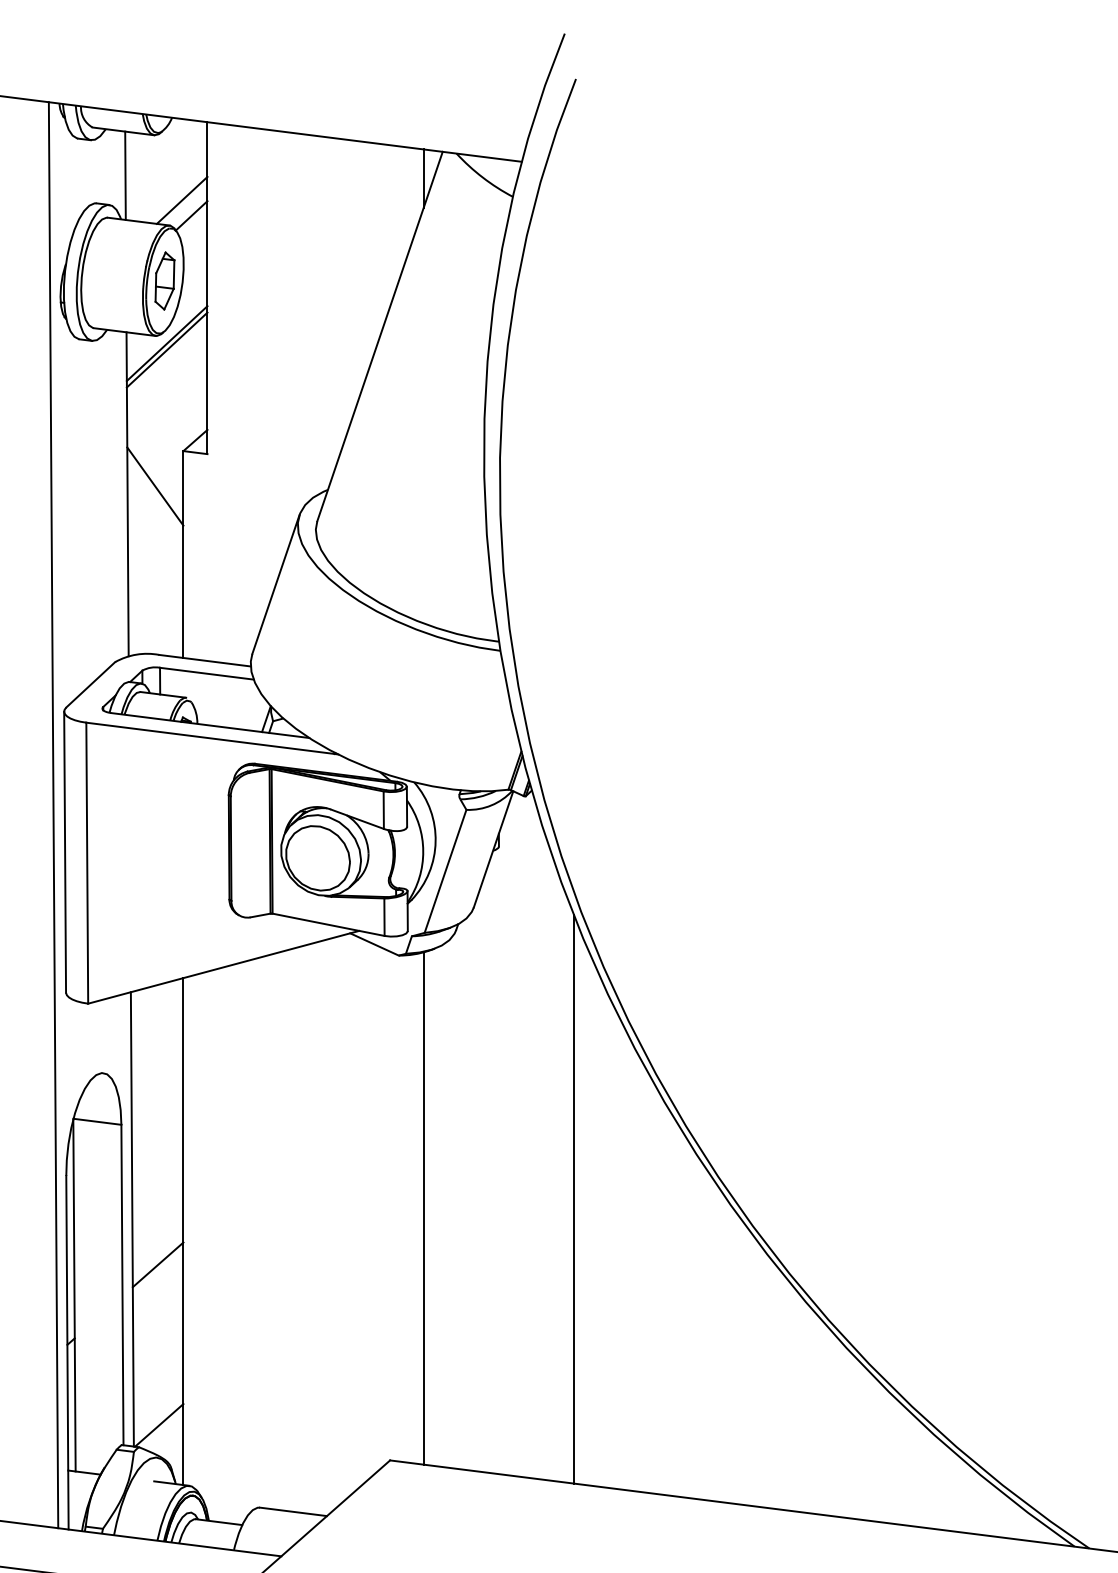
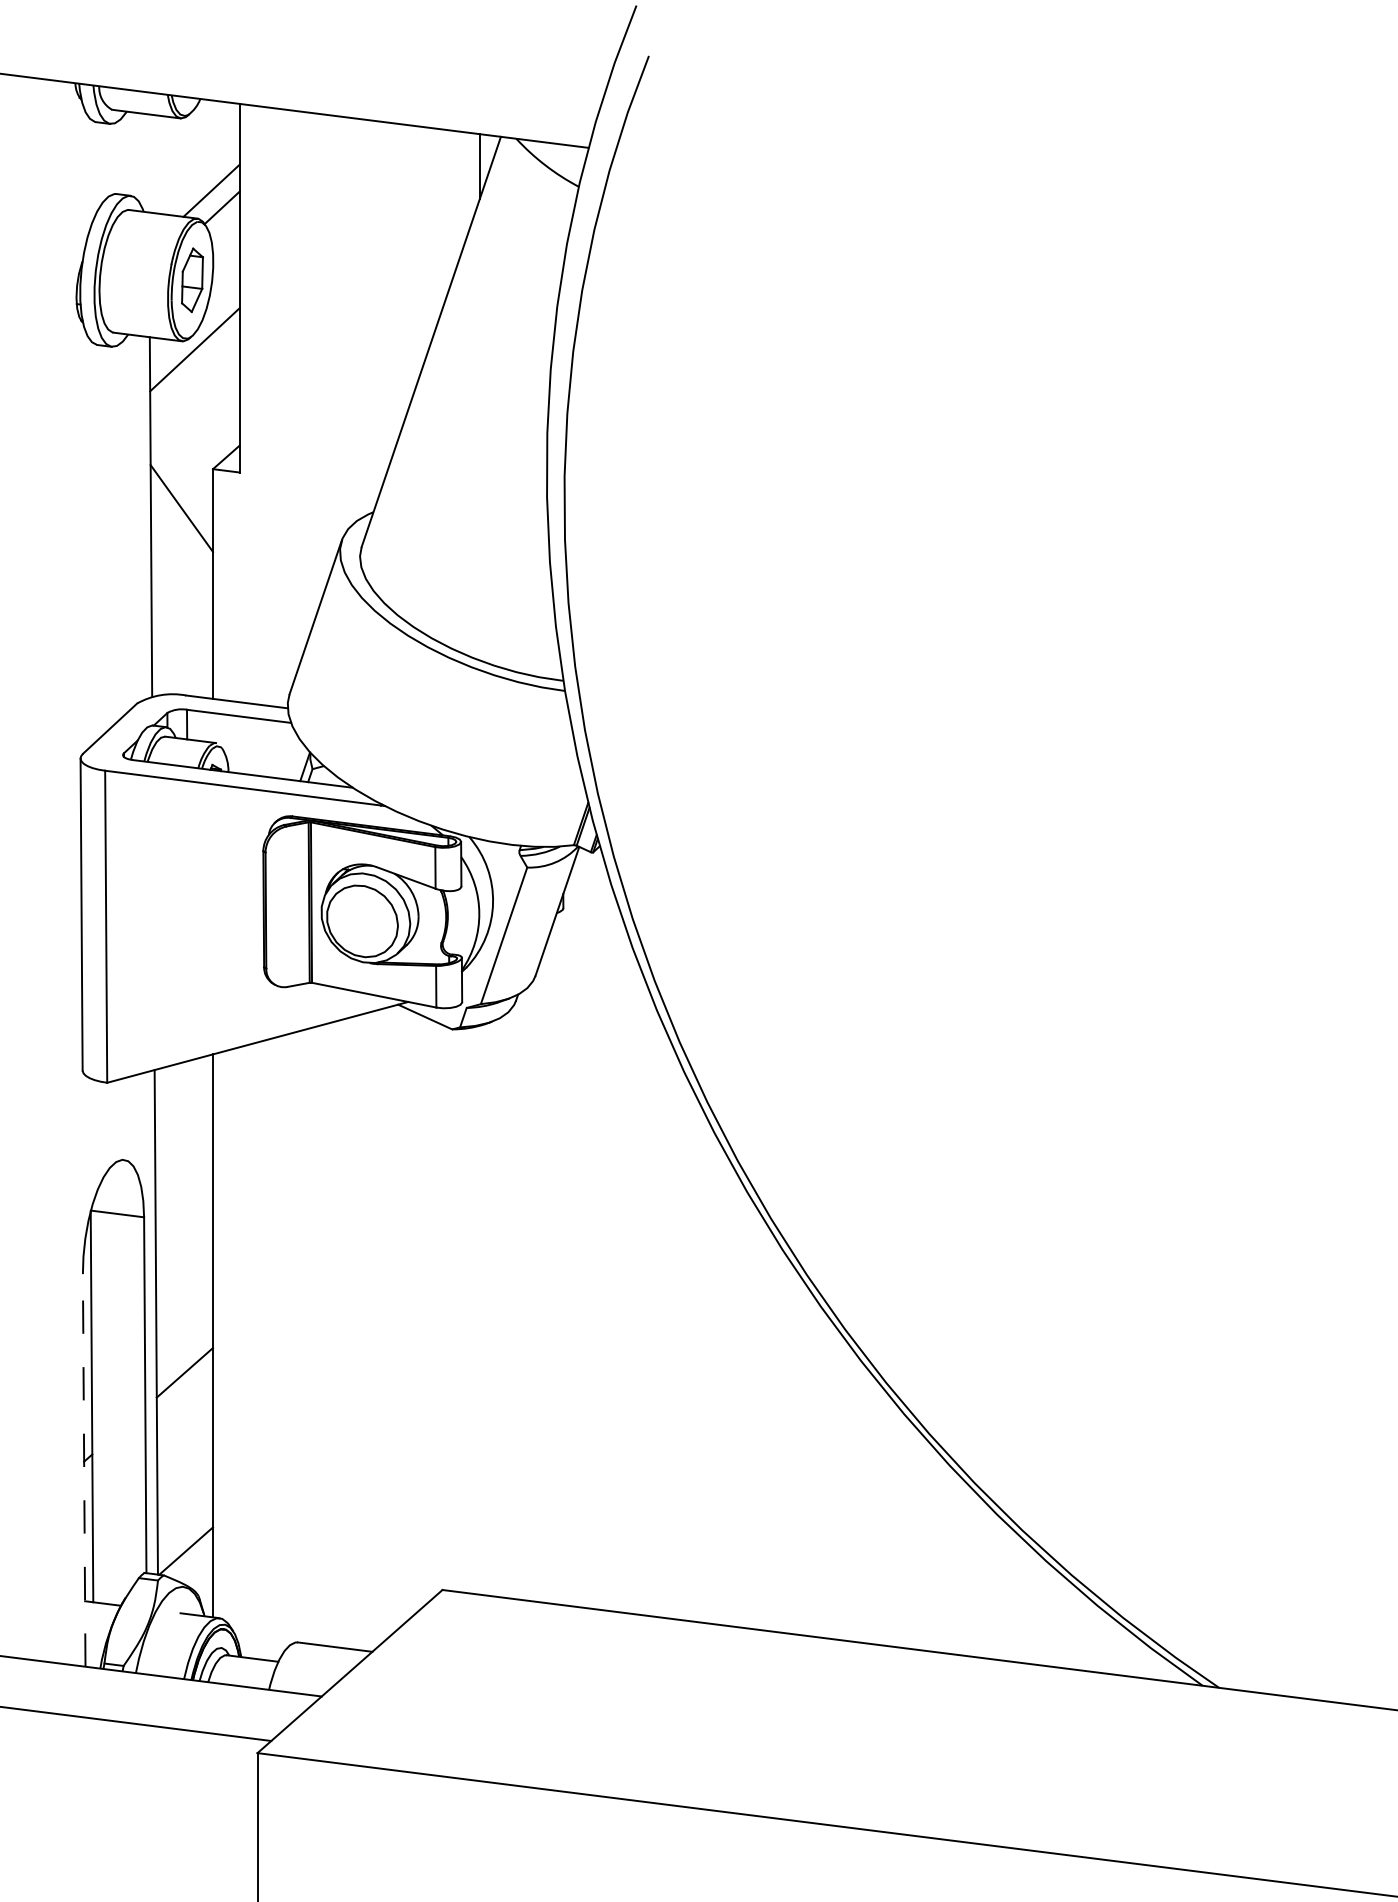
line: (125, 175) -> (148, 163), removed
line: (166, 349) -> (194, 356), removed
line: (53, 815) -> (68, 873), removed
line: (573, 1198) -> (646, 1299), removed
line: (423, 1207) -> (479, 1309), removed
line: (67, 1351) -> (84, 1469), solid -> dashed

